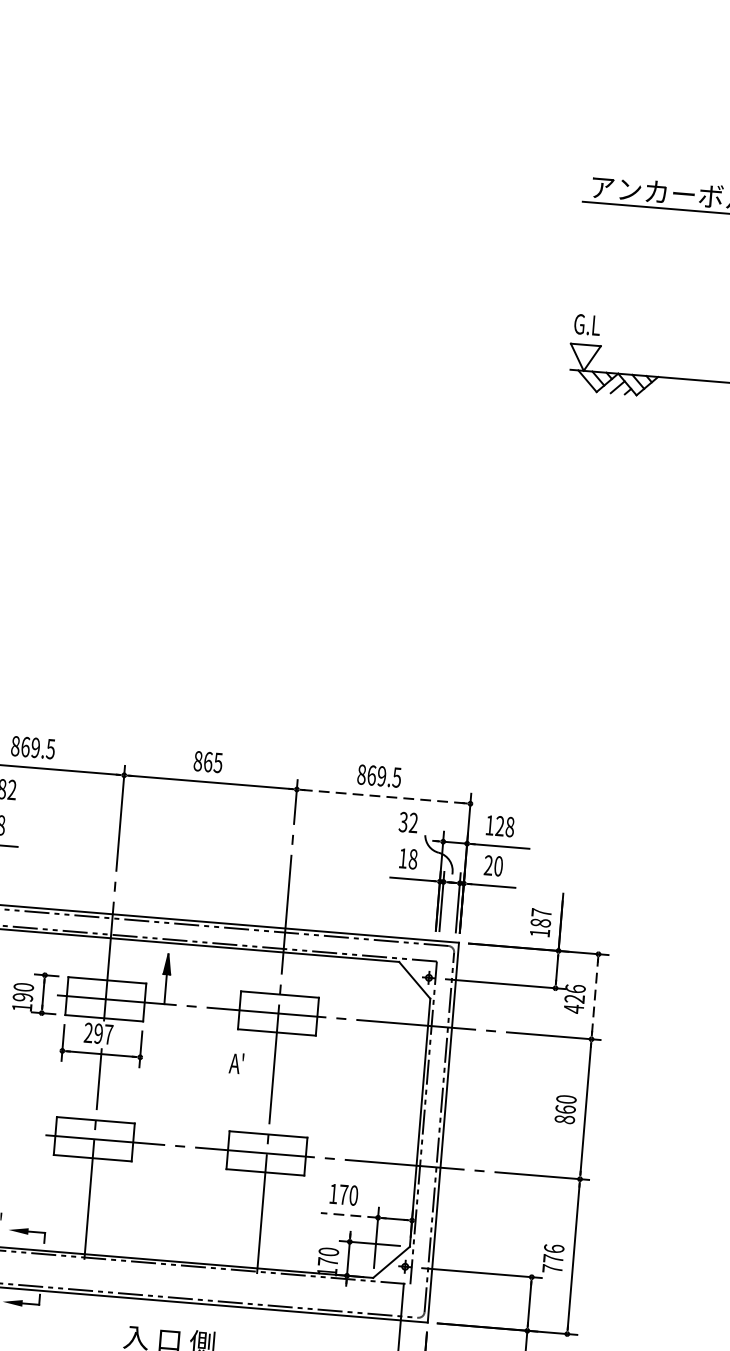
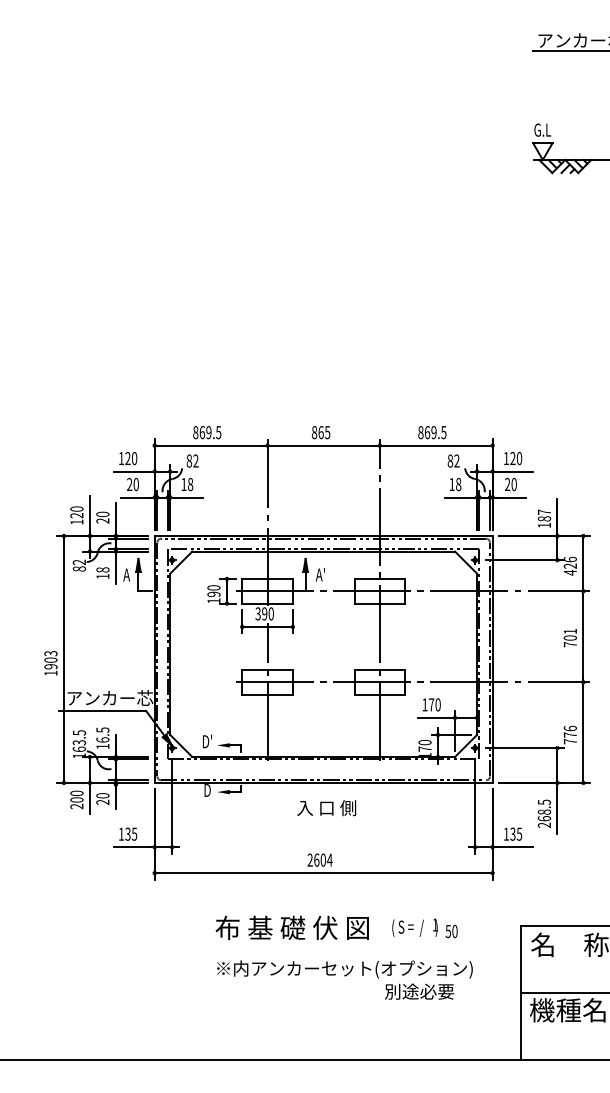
line: (384, 796) -> (436, 445), dashed -> solid
text: (403, 821) -> (450, 460), 32 -> 82
text: (510, 826) -> (519, 458), 128 -> 120
line: (595, 996) -> (583, 563), dashed -> solid
text: (98, 1033) -> (264, 613), 297 -> 390
text: (235, 1062) -> (319, 574), moved
text: (565, 1108) -> (570, 637), 860 -> 701
line: (349, 1214) -> (436, 717), dashed -> solid

